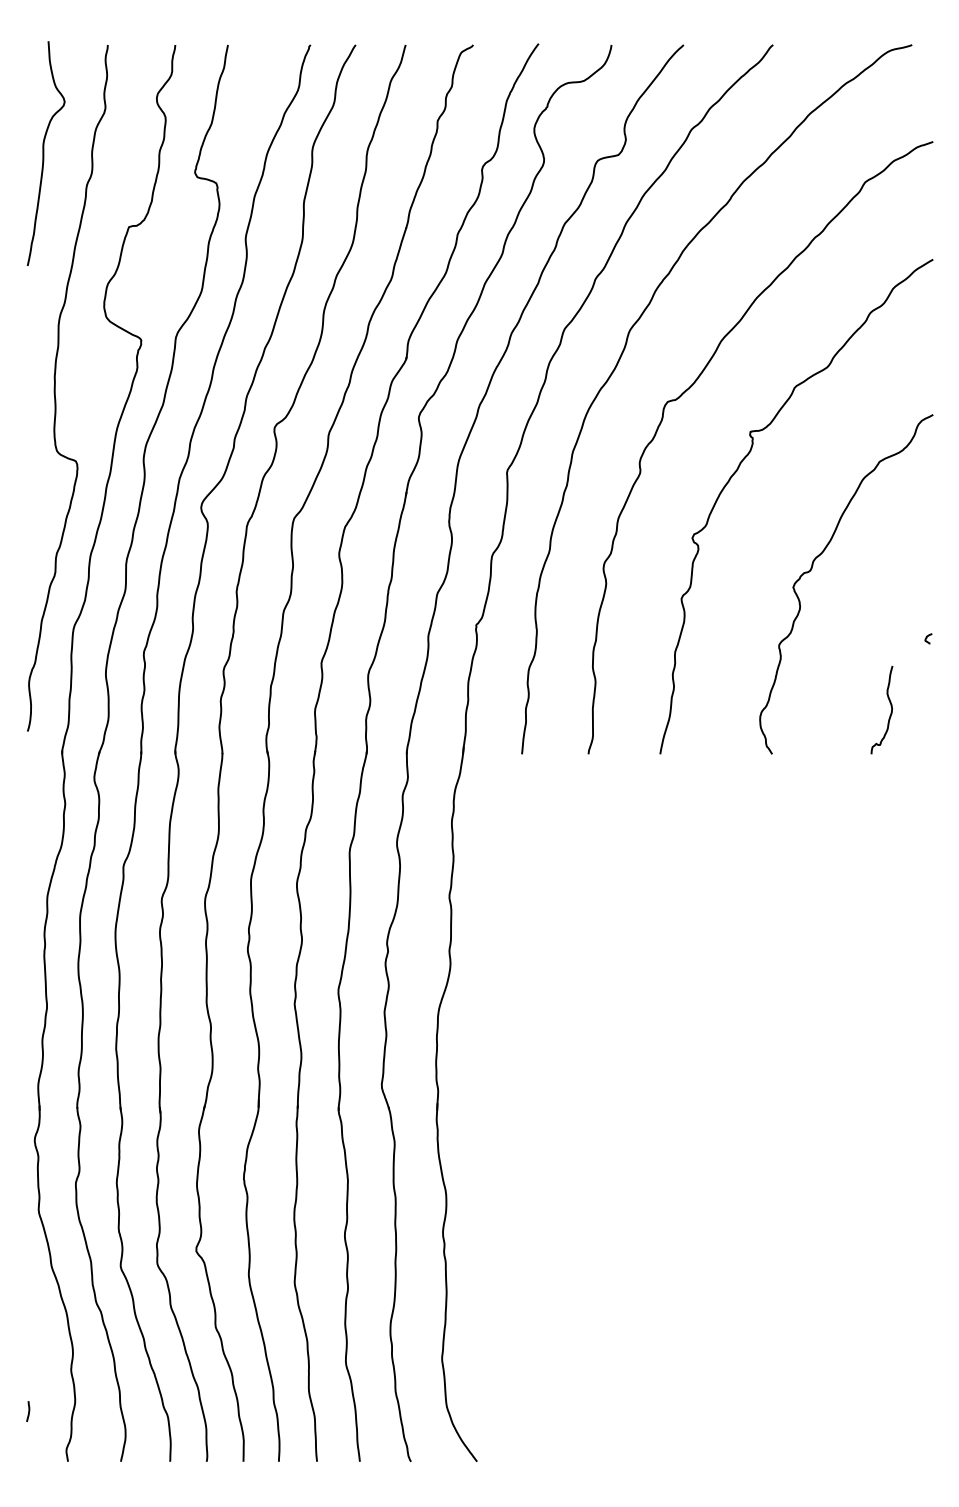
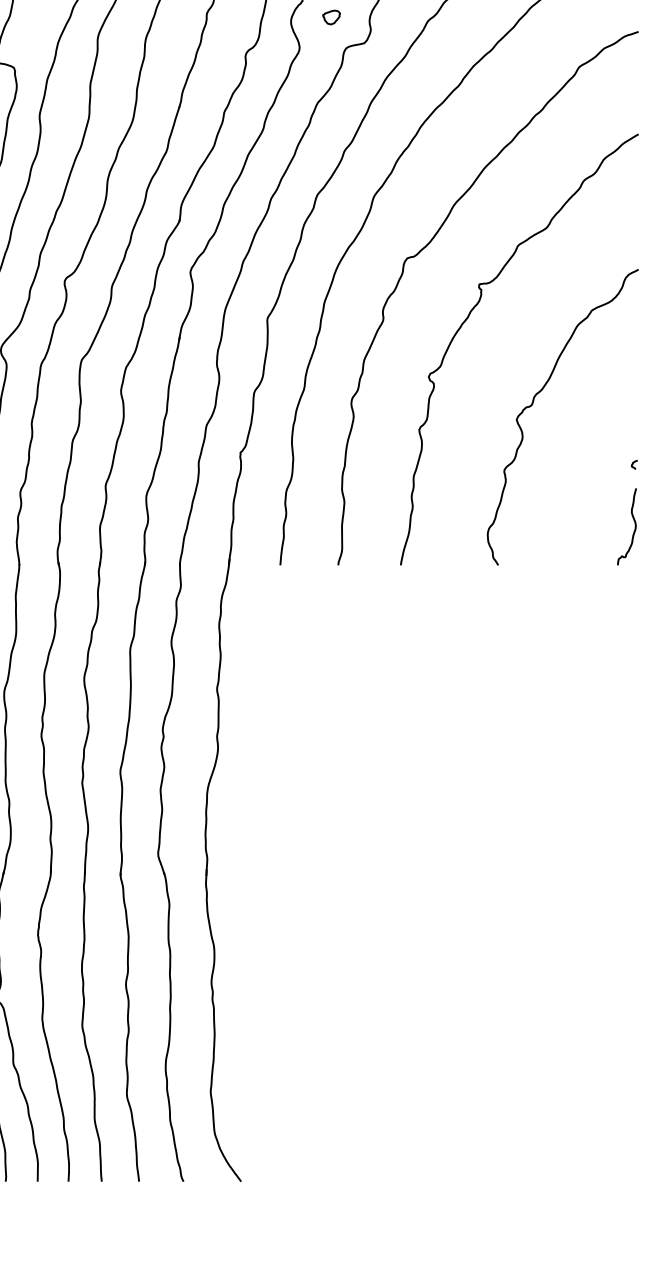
part: (580, 125) -> (331, 17), added
curve: (890, 712) -> (634, 528), moved

